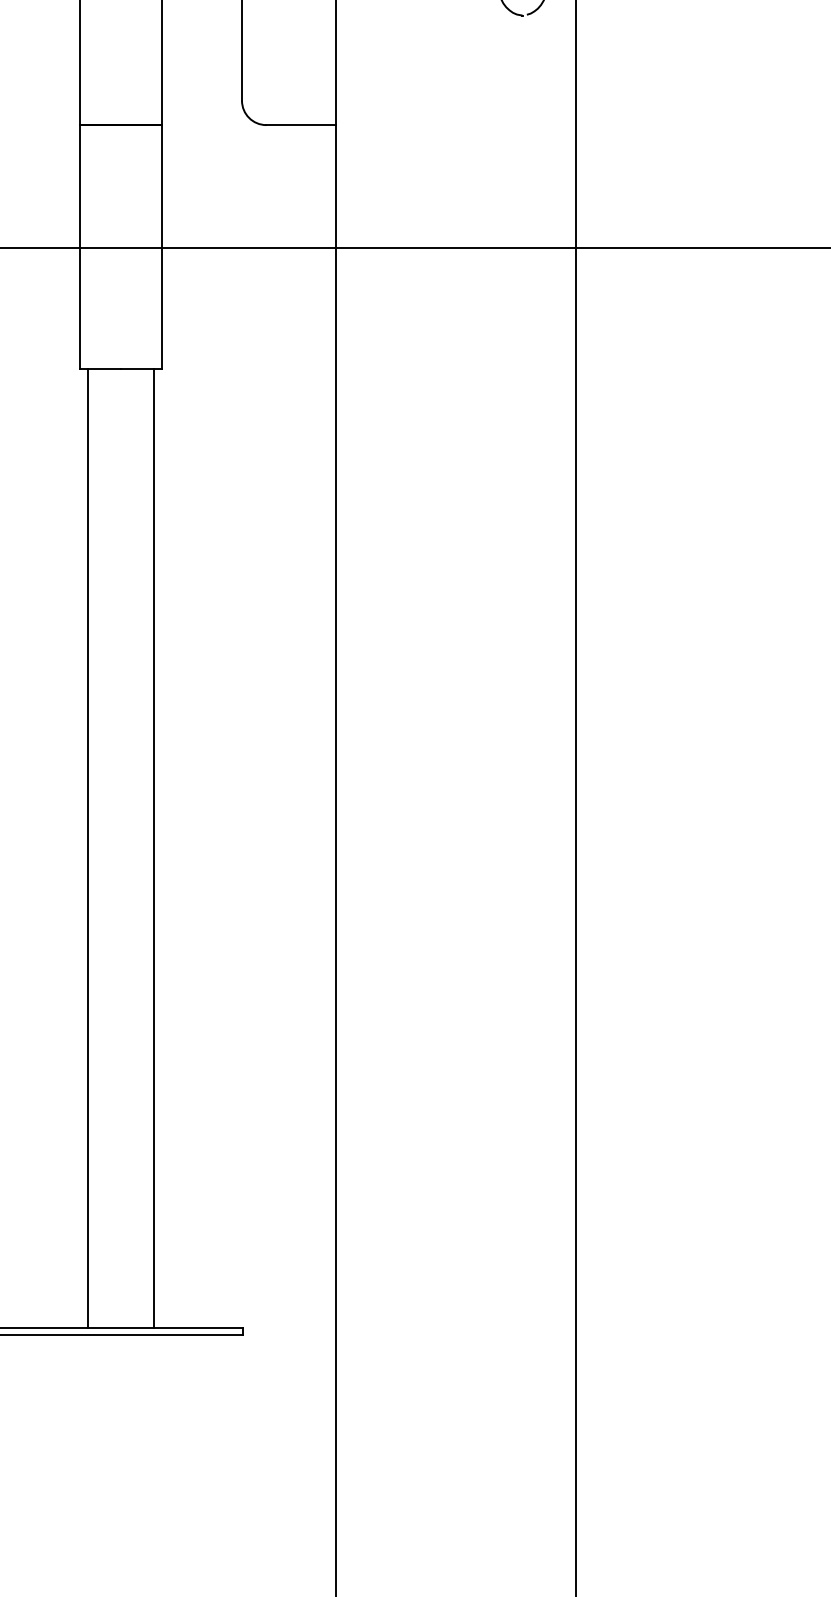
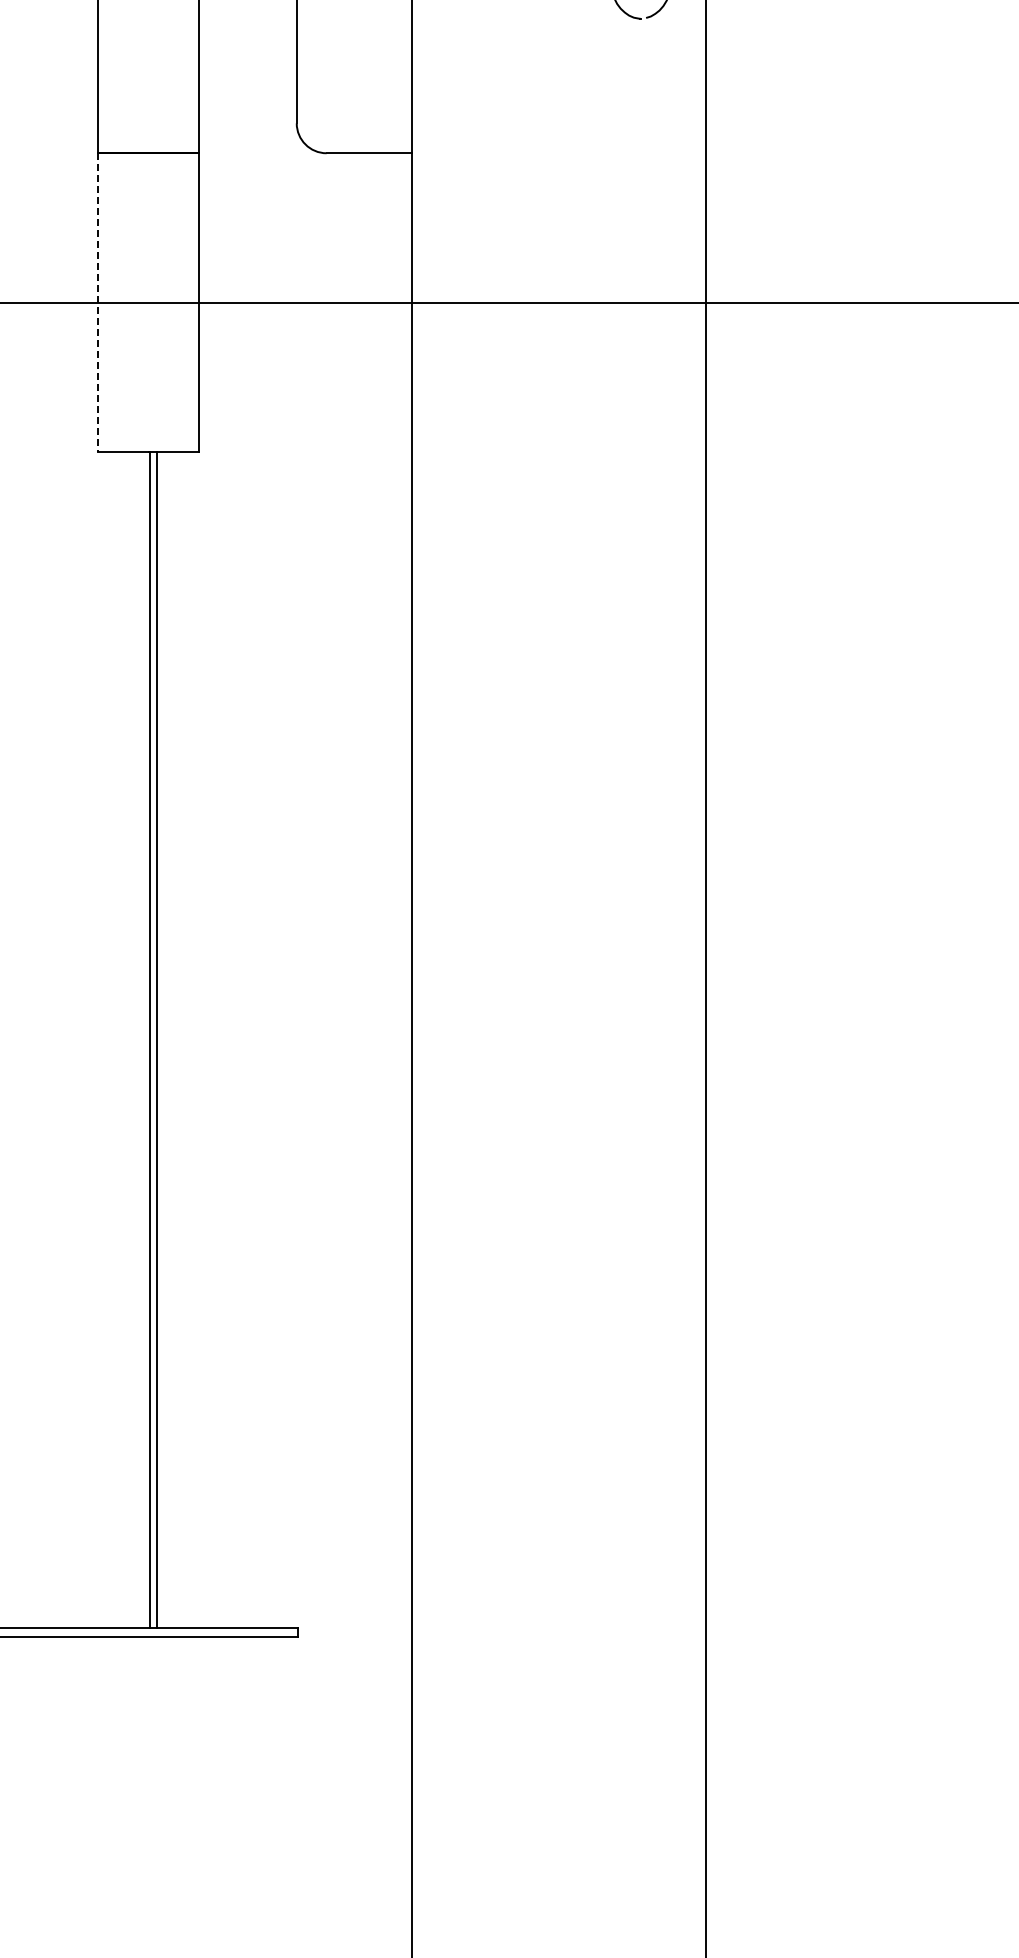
line: (80, 247) -> (98, 303), solid -> dashed
line: (88, 847) -> (157, 1039), moved
line: (153, 847) -> (149, 1039), moved

